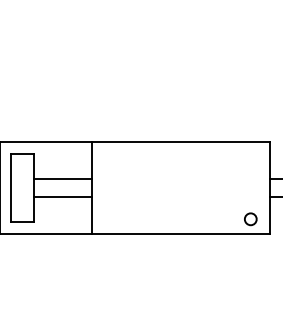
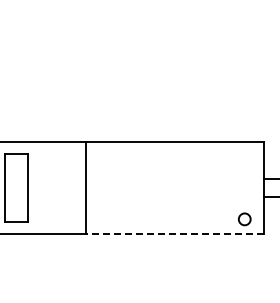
line: (62, 179) -> (56, 179), removed
line: (62, 196) -> (56, 196), removed
line: (180, 233) -> (174, 233), solid -> dashed

